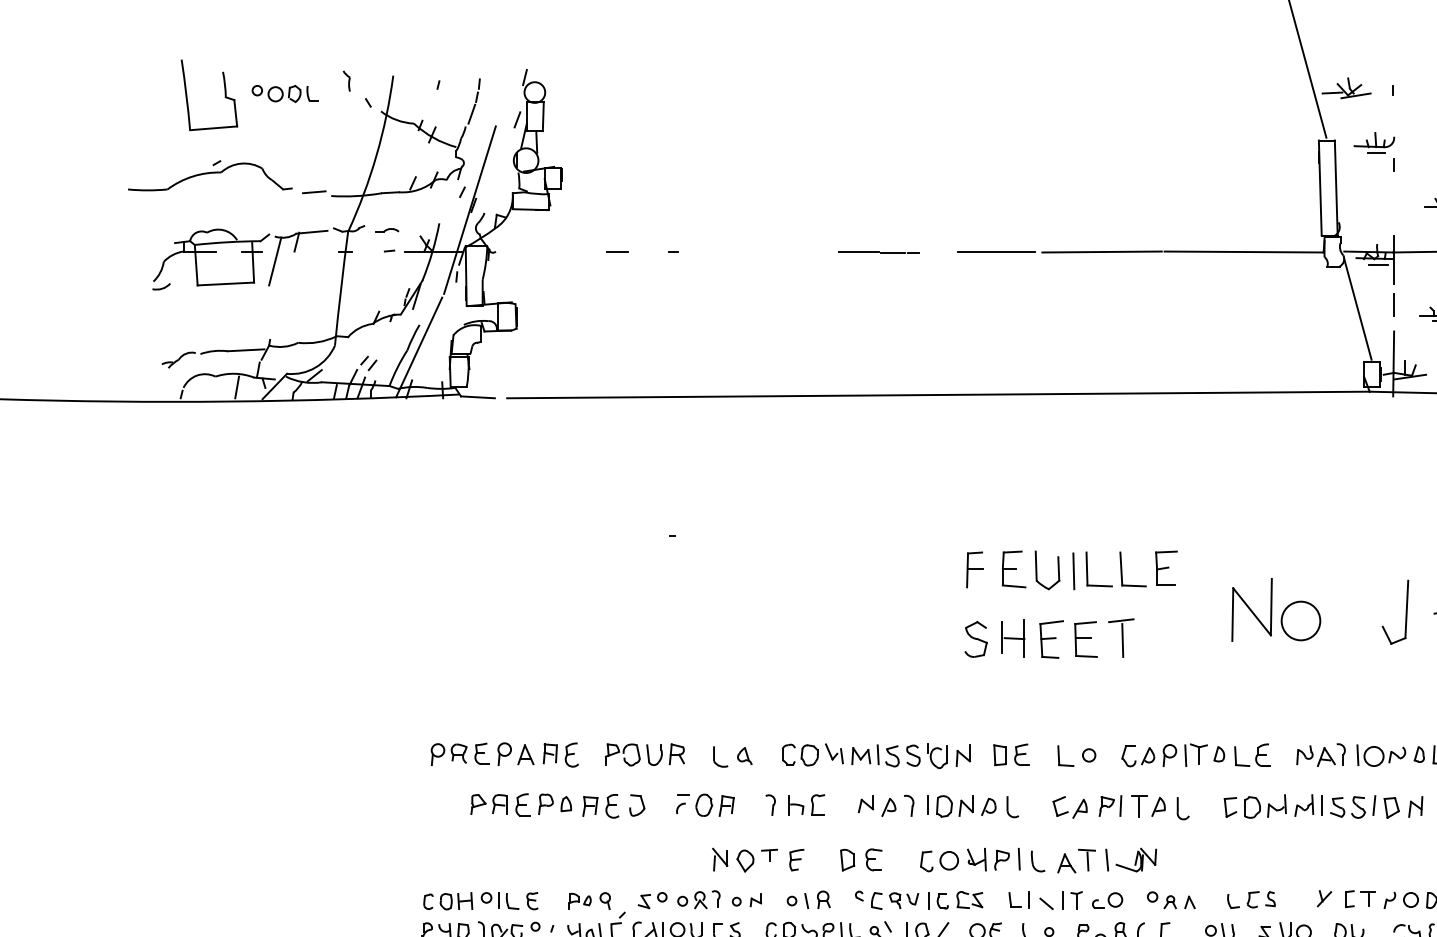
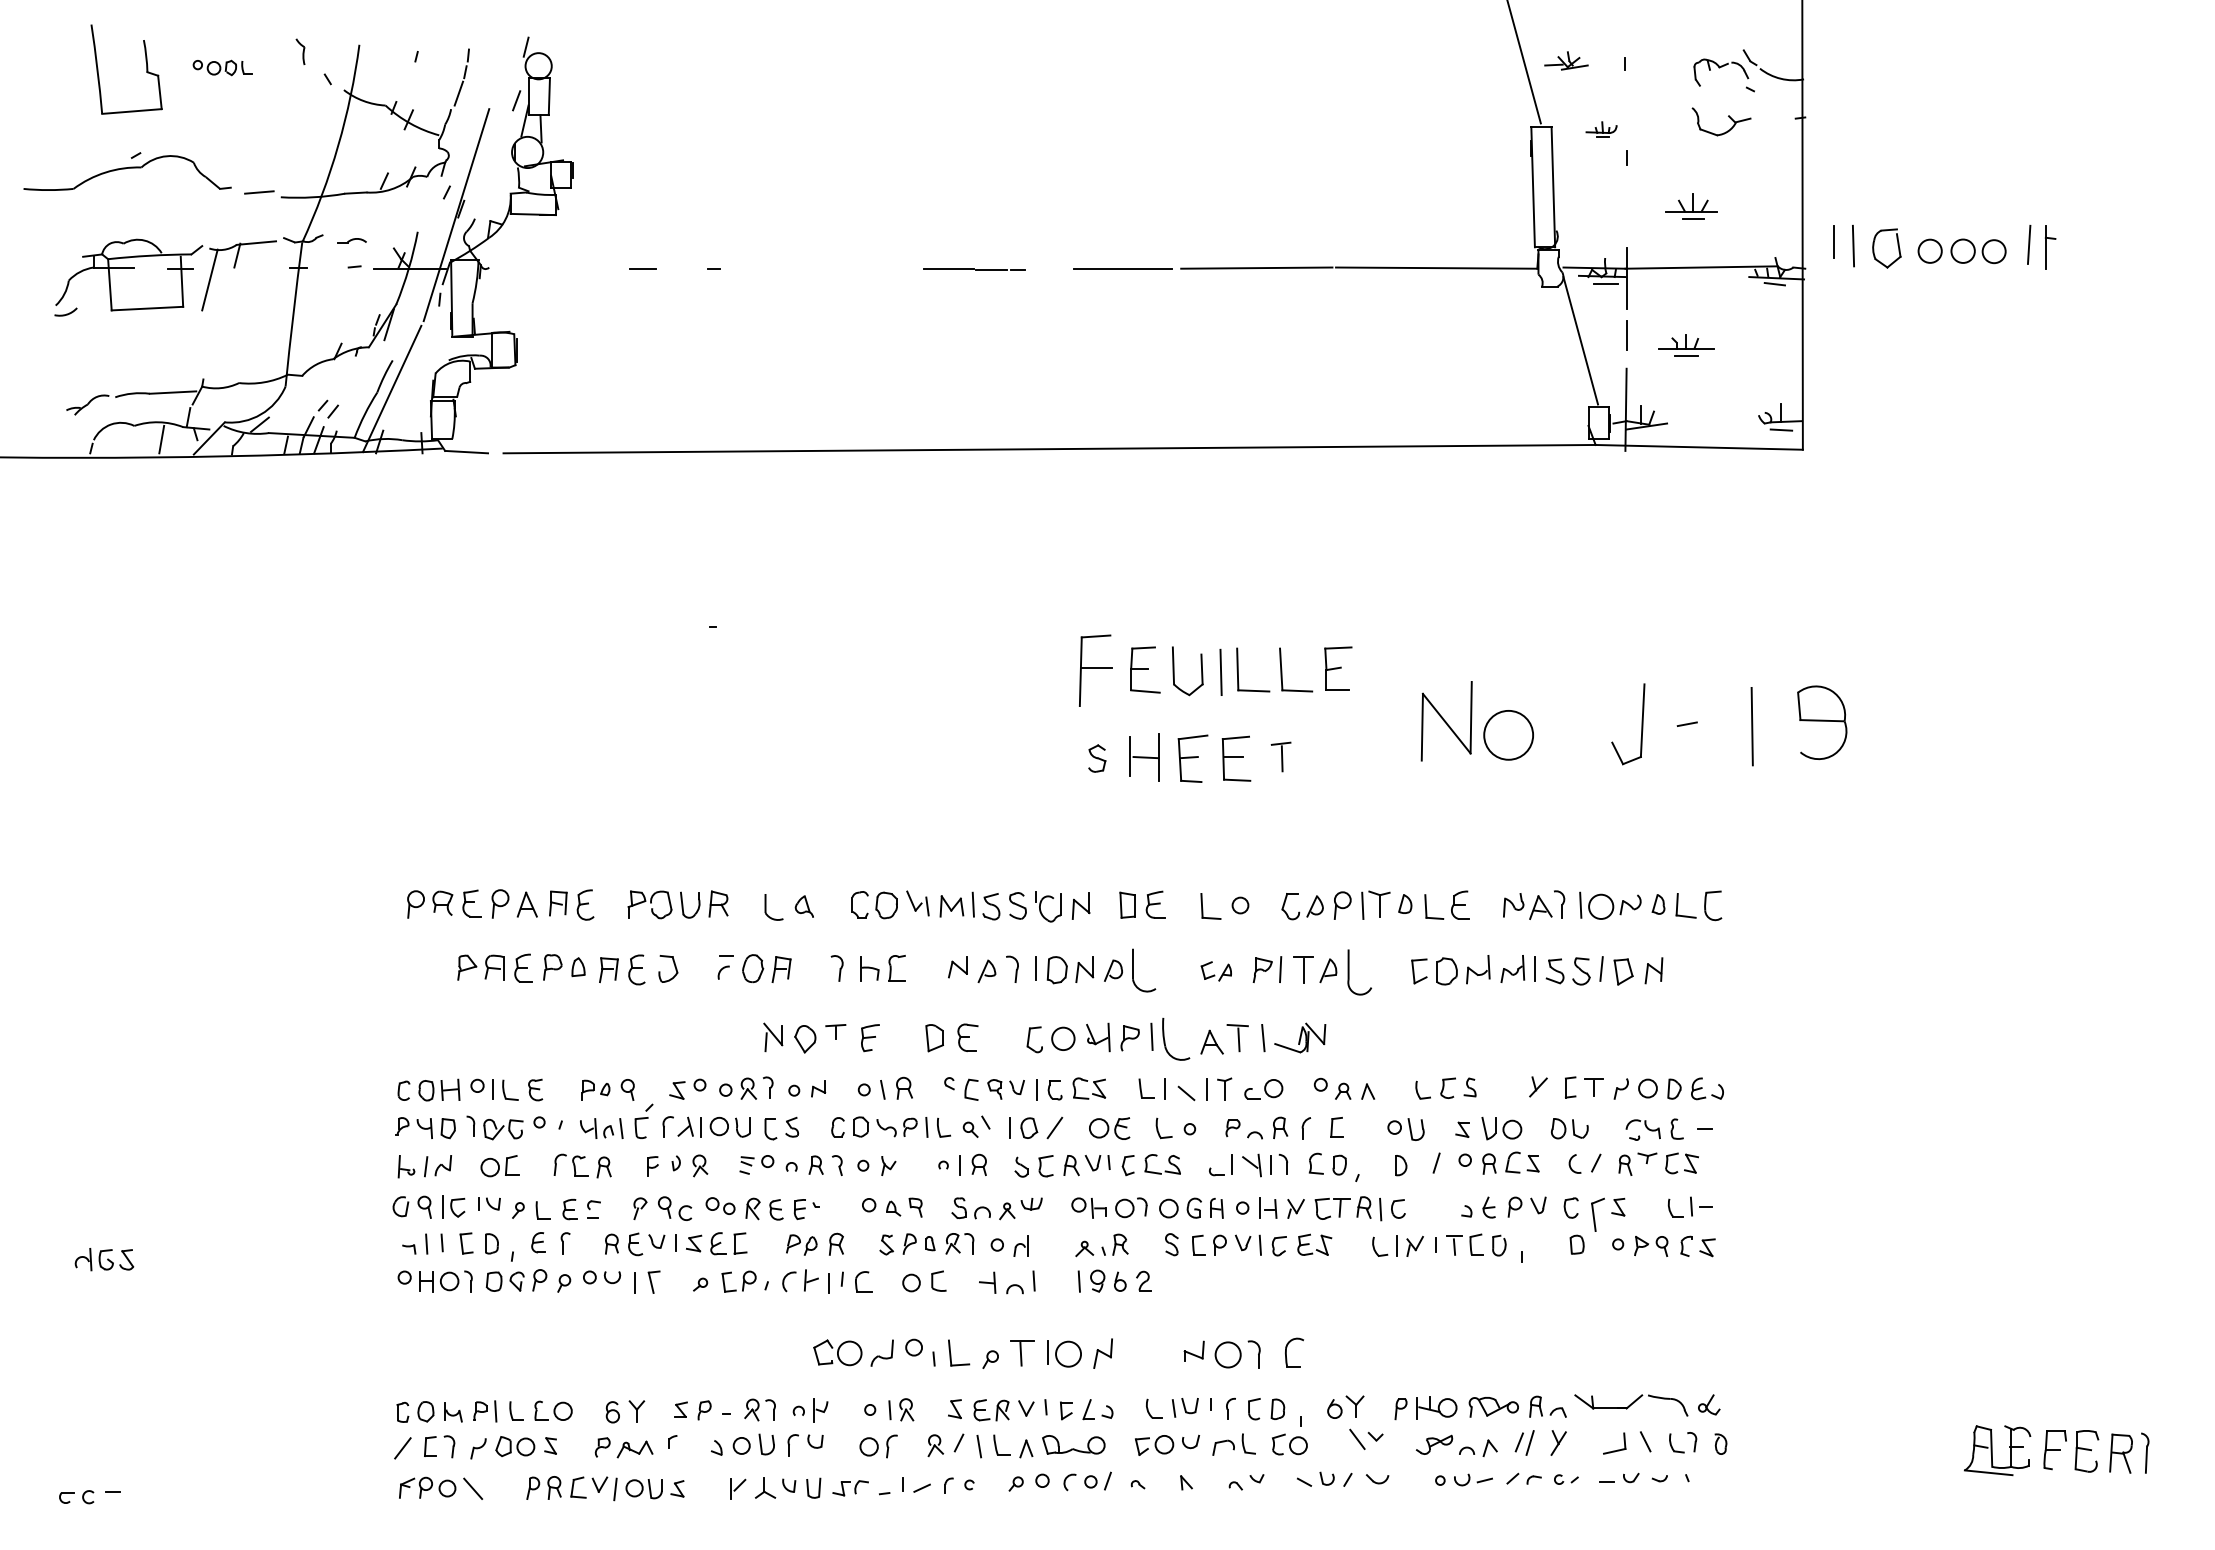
part: (1346, 88) -> (1566, 60), size x0.7
part: (285, 93) -> (222, 67), size x0.7
part: (1374, 142) -> (1601, 129), size x0.6
part: (974, 569) -> (1095, 670), size x1.6
part: (1120, 637) -> (1280, 756), size x0.6
part: (975, 639) -> (1096, 758), size x0.6
part: (1012, 806) -> (1143, 970), size x1.6
part: (1070, 807) -> (1216, 971), size x0.7
part: (1183, 808) -> (1359, 972), size x1.6
part: (1037, 861) -> (1175, 1039), size x1.6

